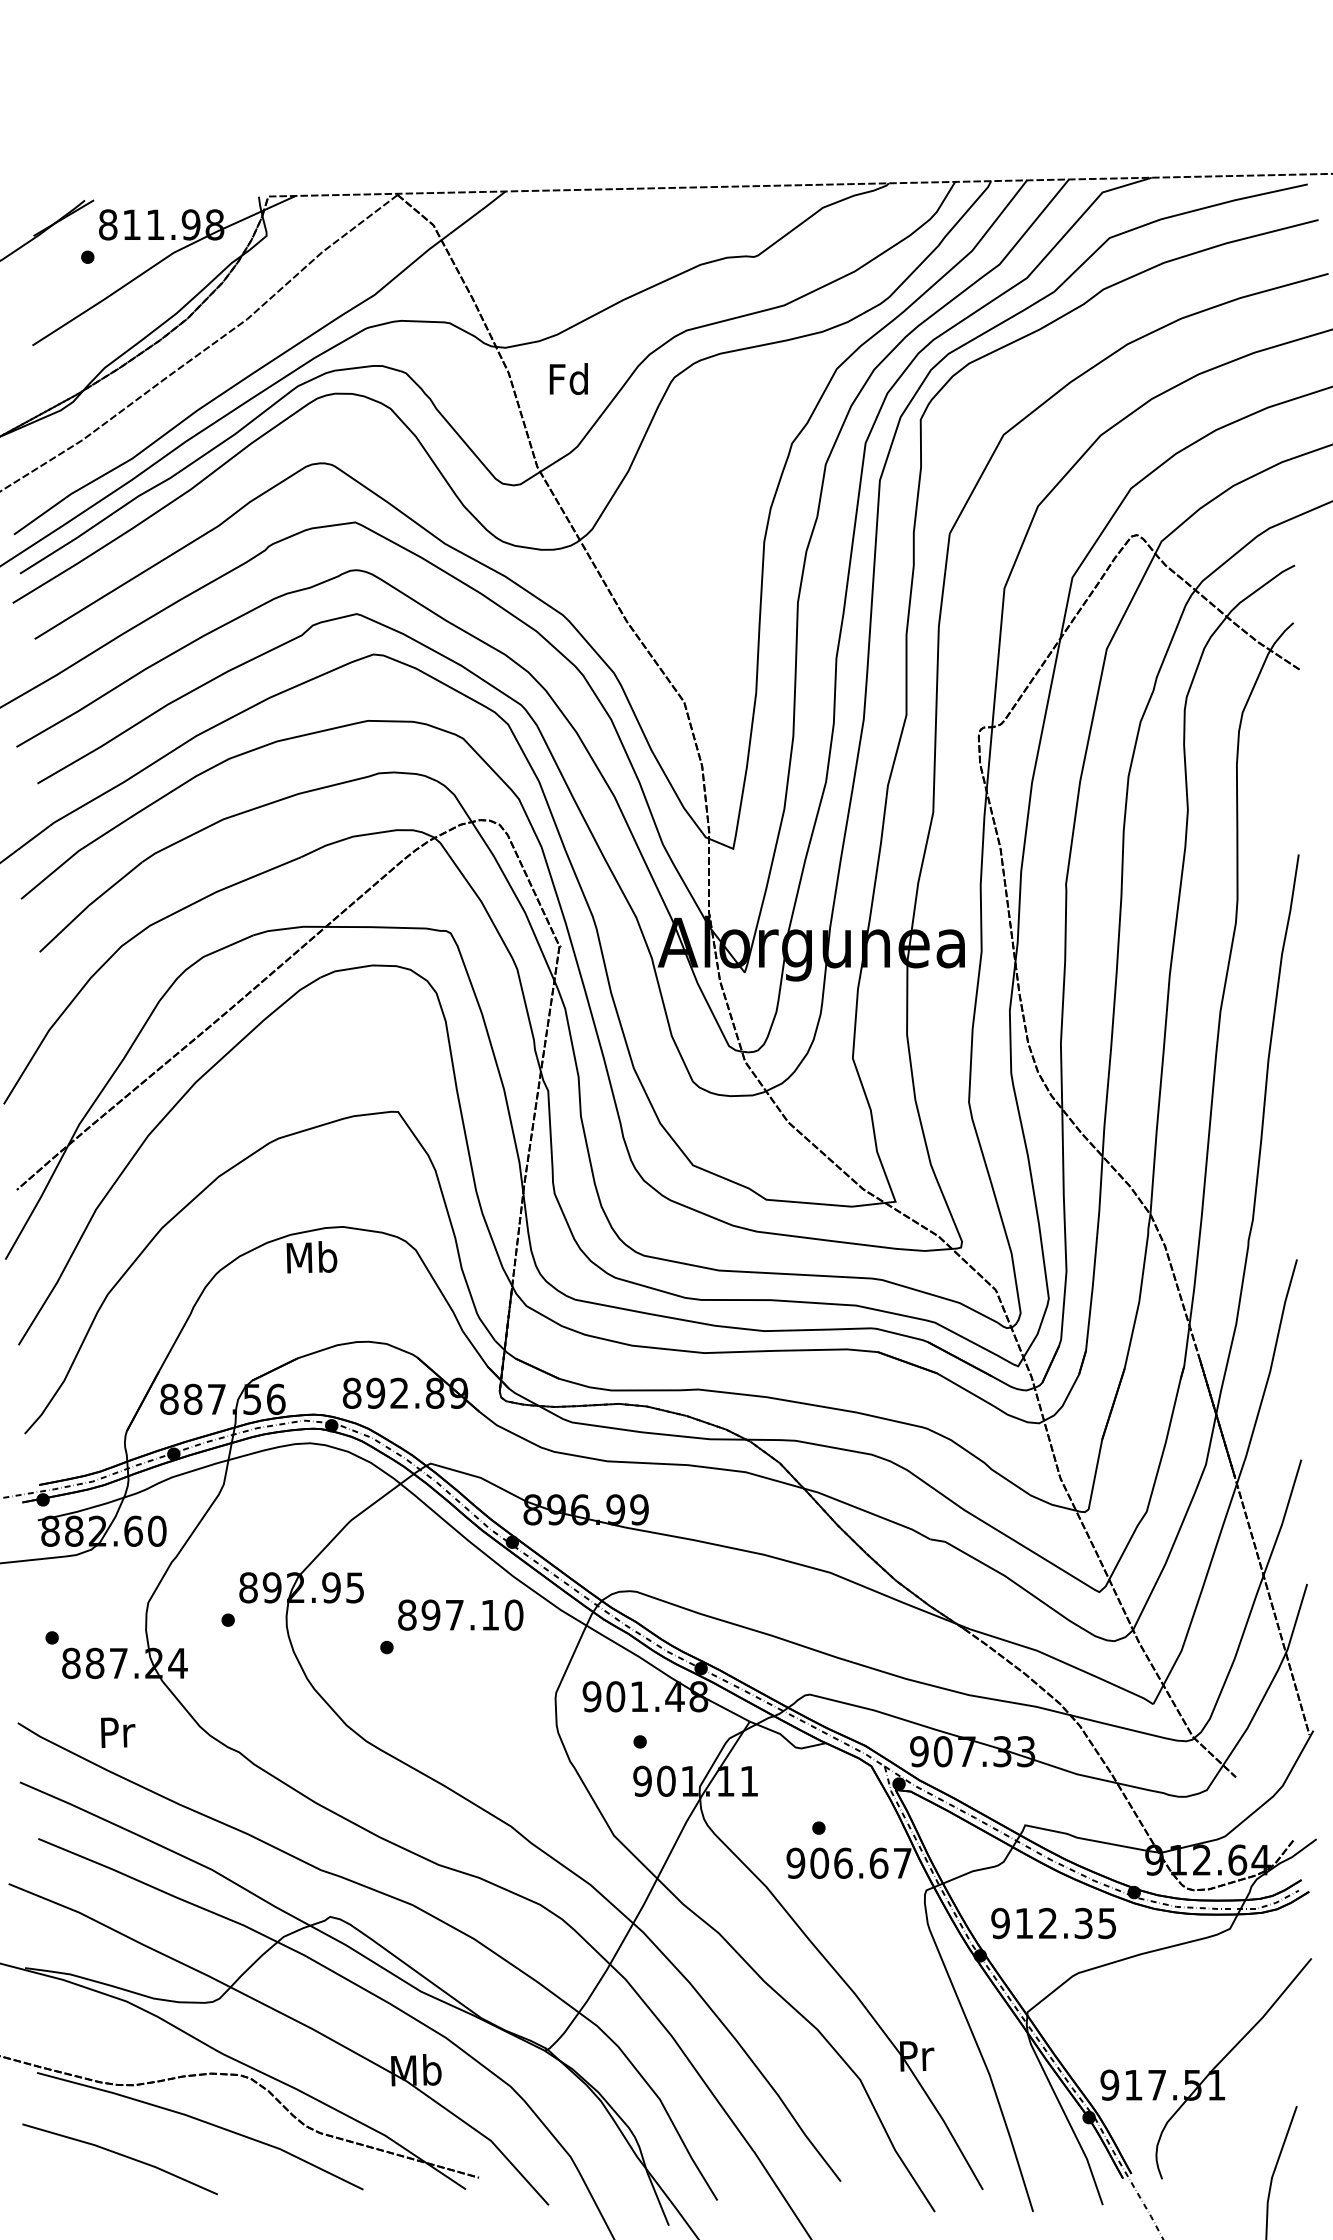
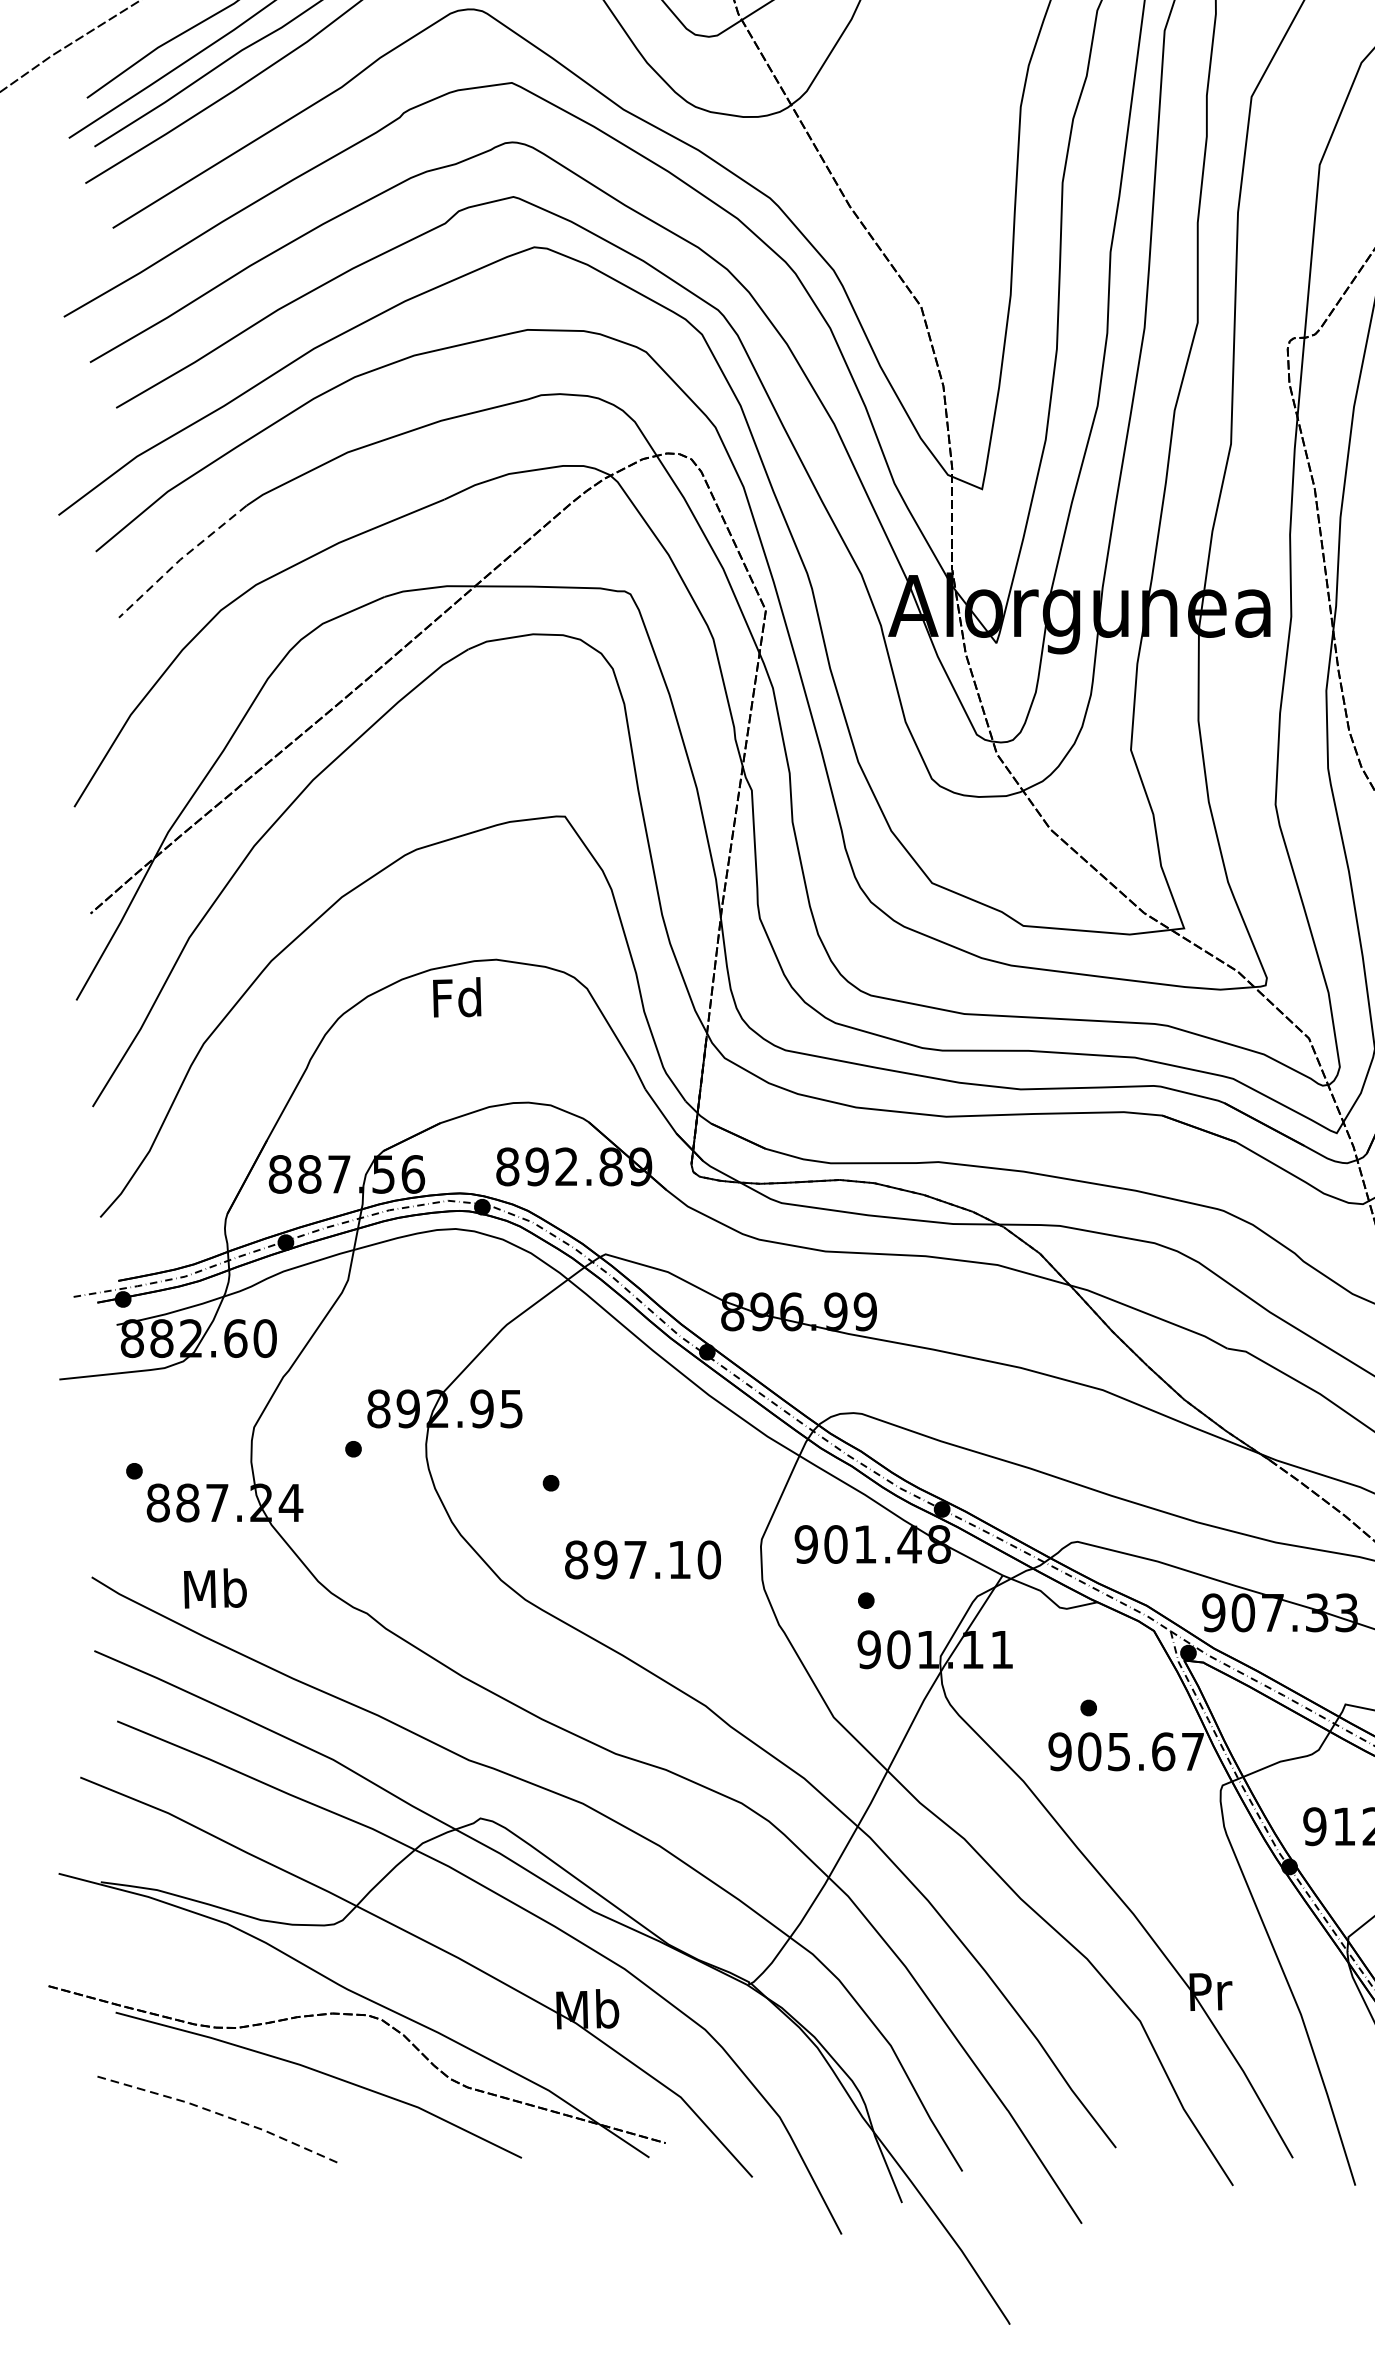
line: (89, 905) -> (180, 559), solid -> dashed
text: (311, 1256) -> (457, 996), Mb -> Fd
text: (460, 1614) -> (642, 1559), moved
text: (117, 1732) -> (215, 1588), Pr -> Mb
text: (843, 1862) -> (1119, 1750), 906.67 -> 905.67
line: (121, 2154) -> (220, 2114), solid -> dashed

